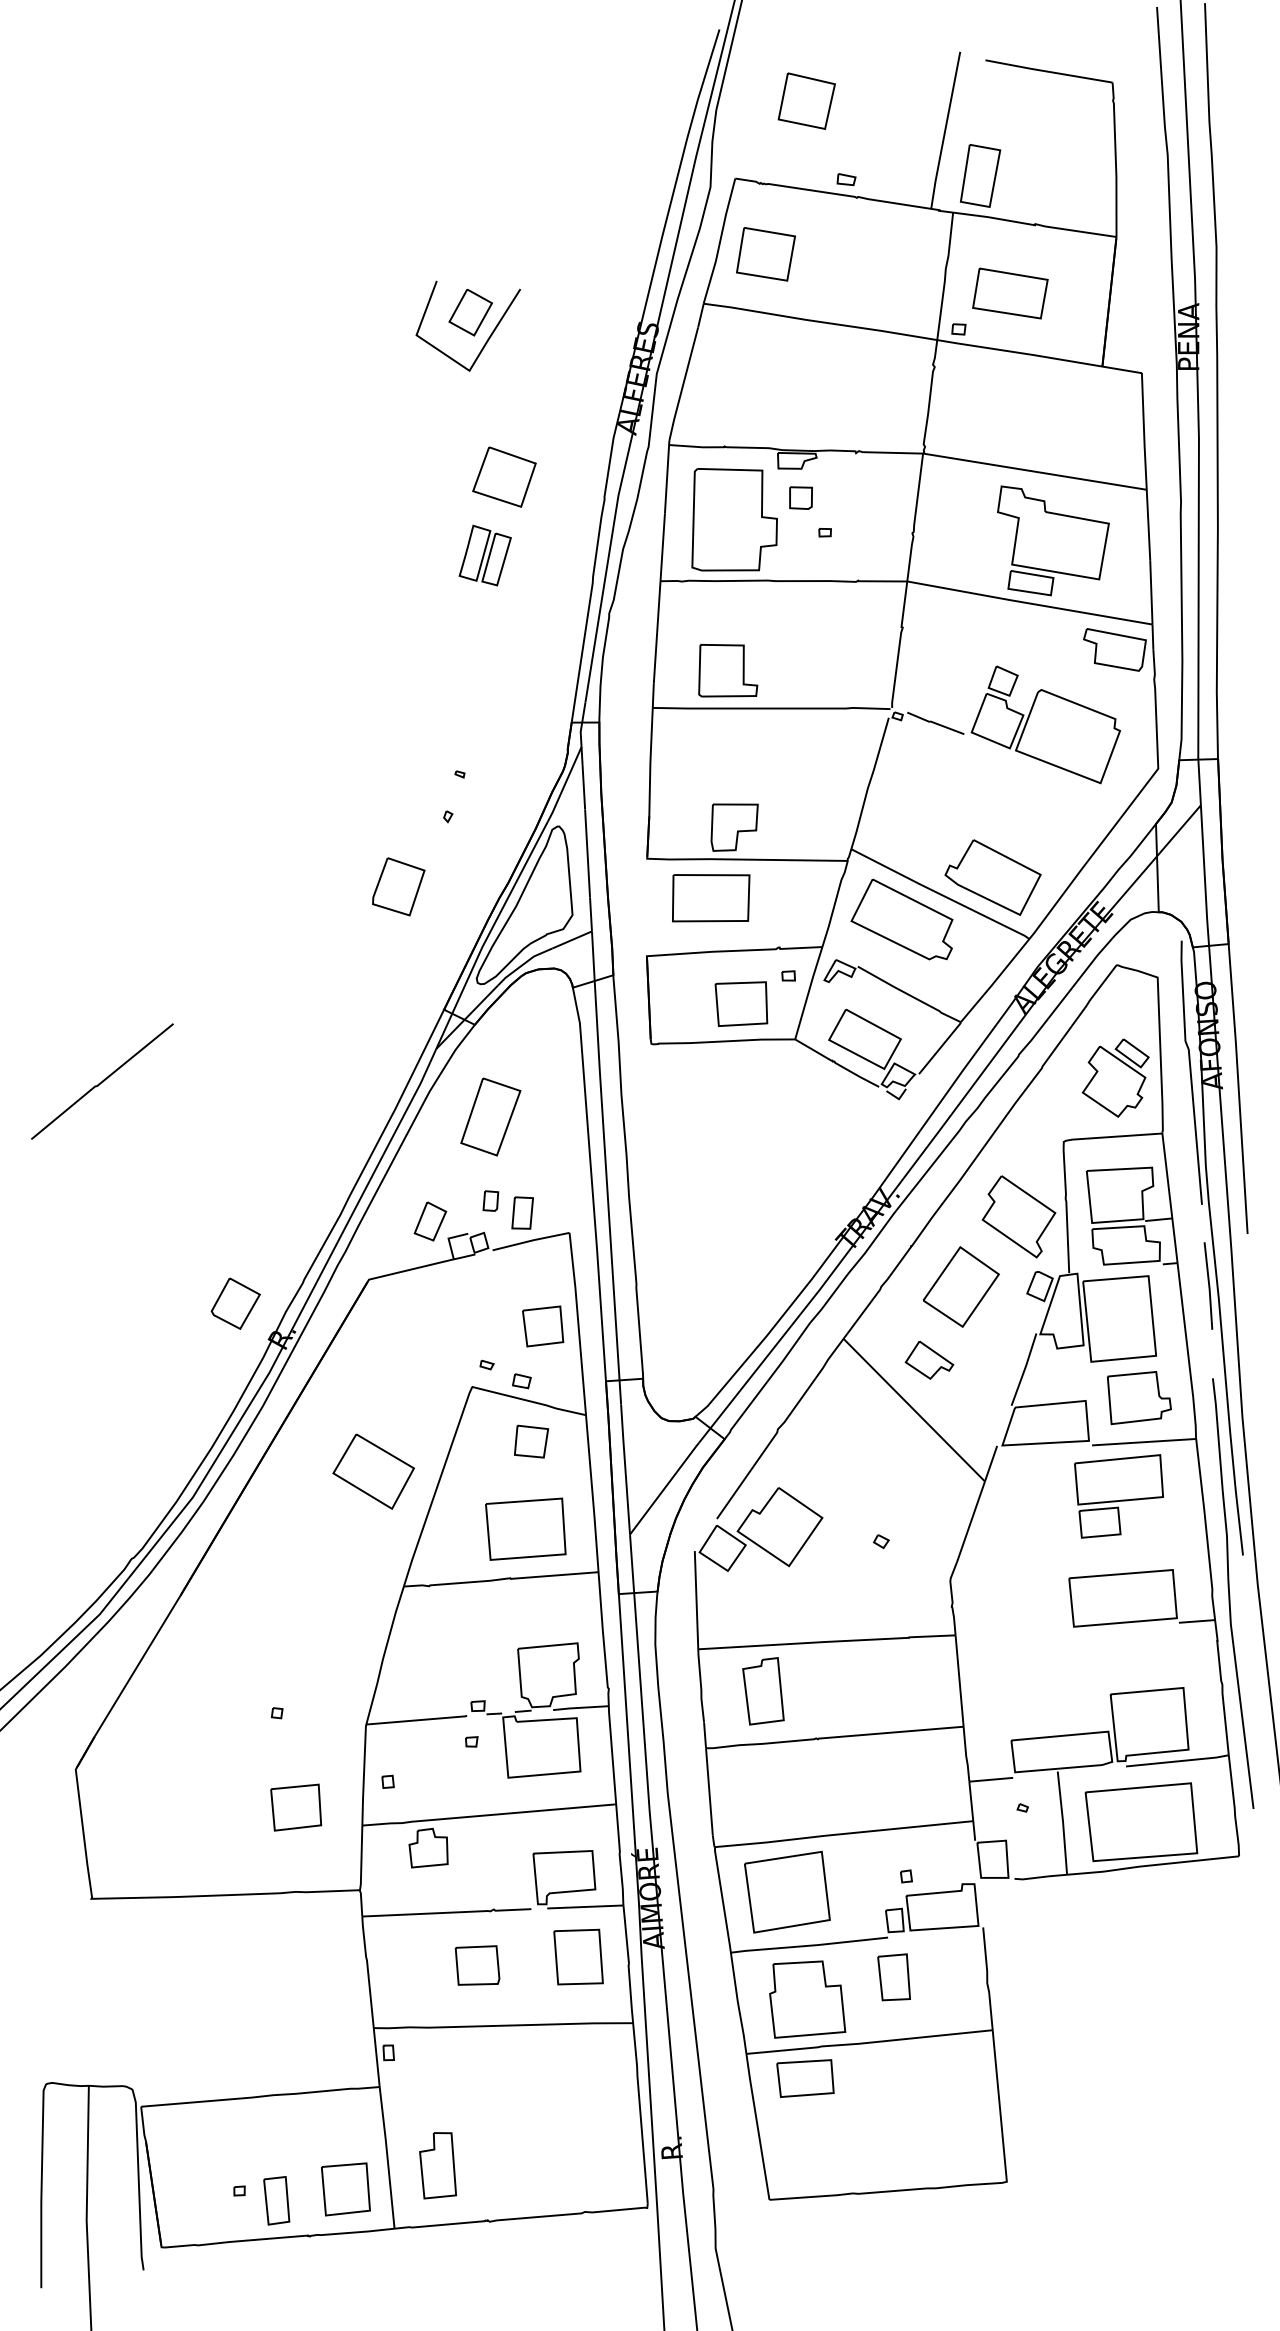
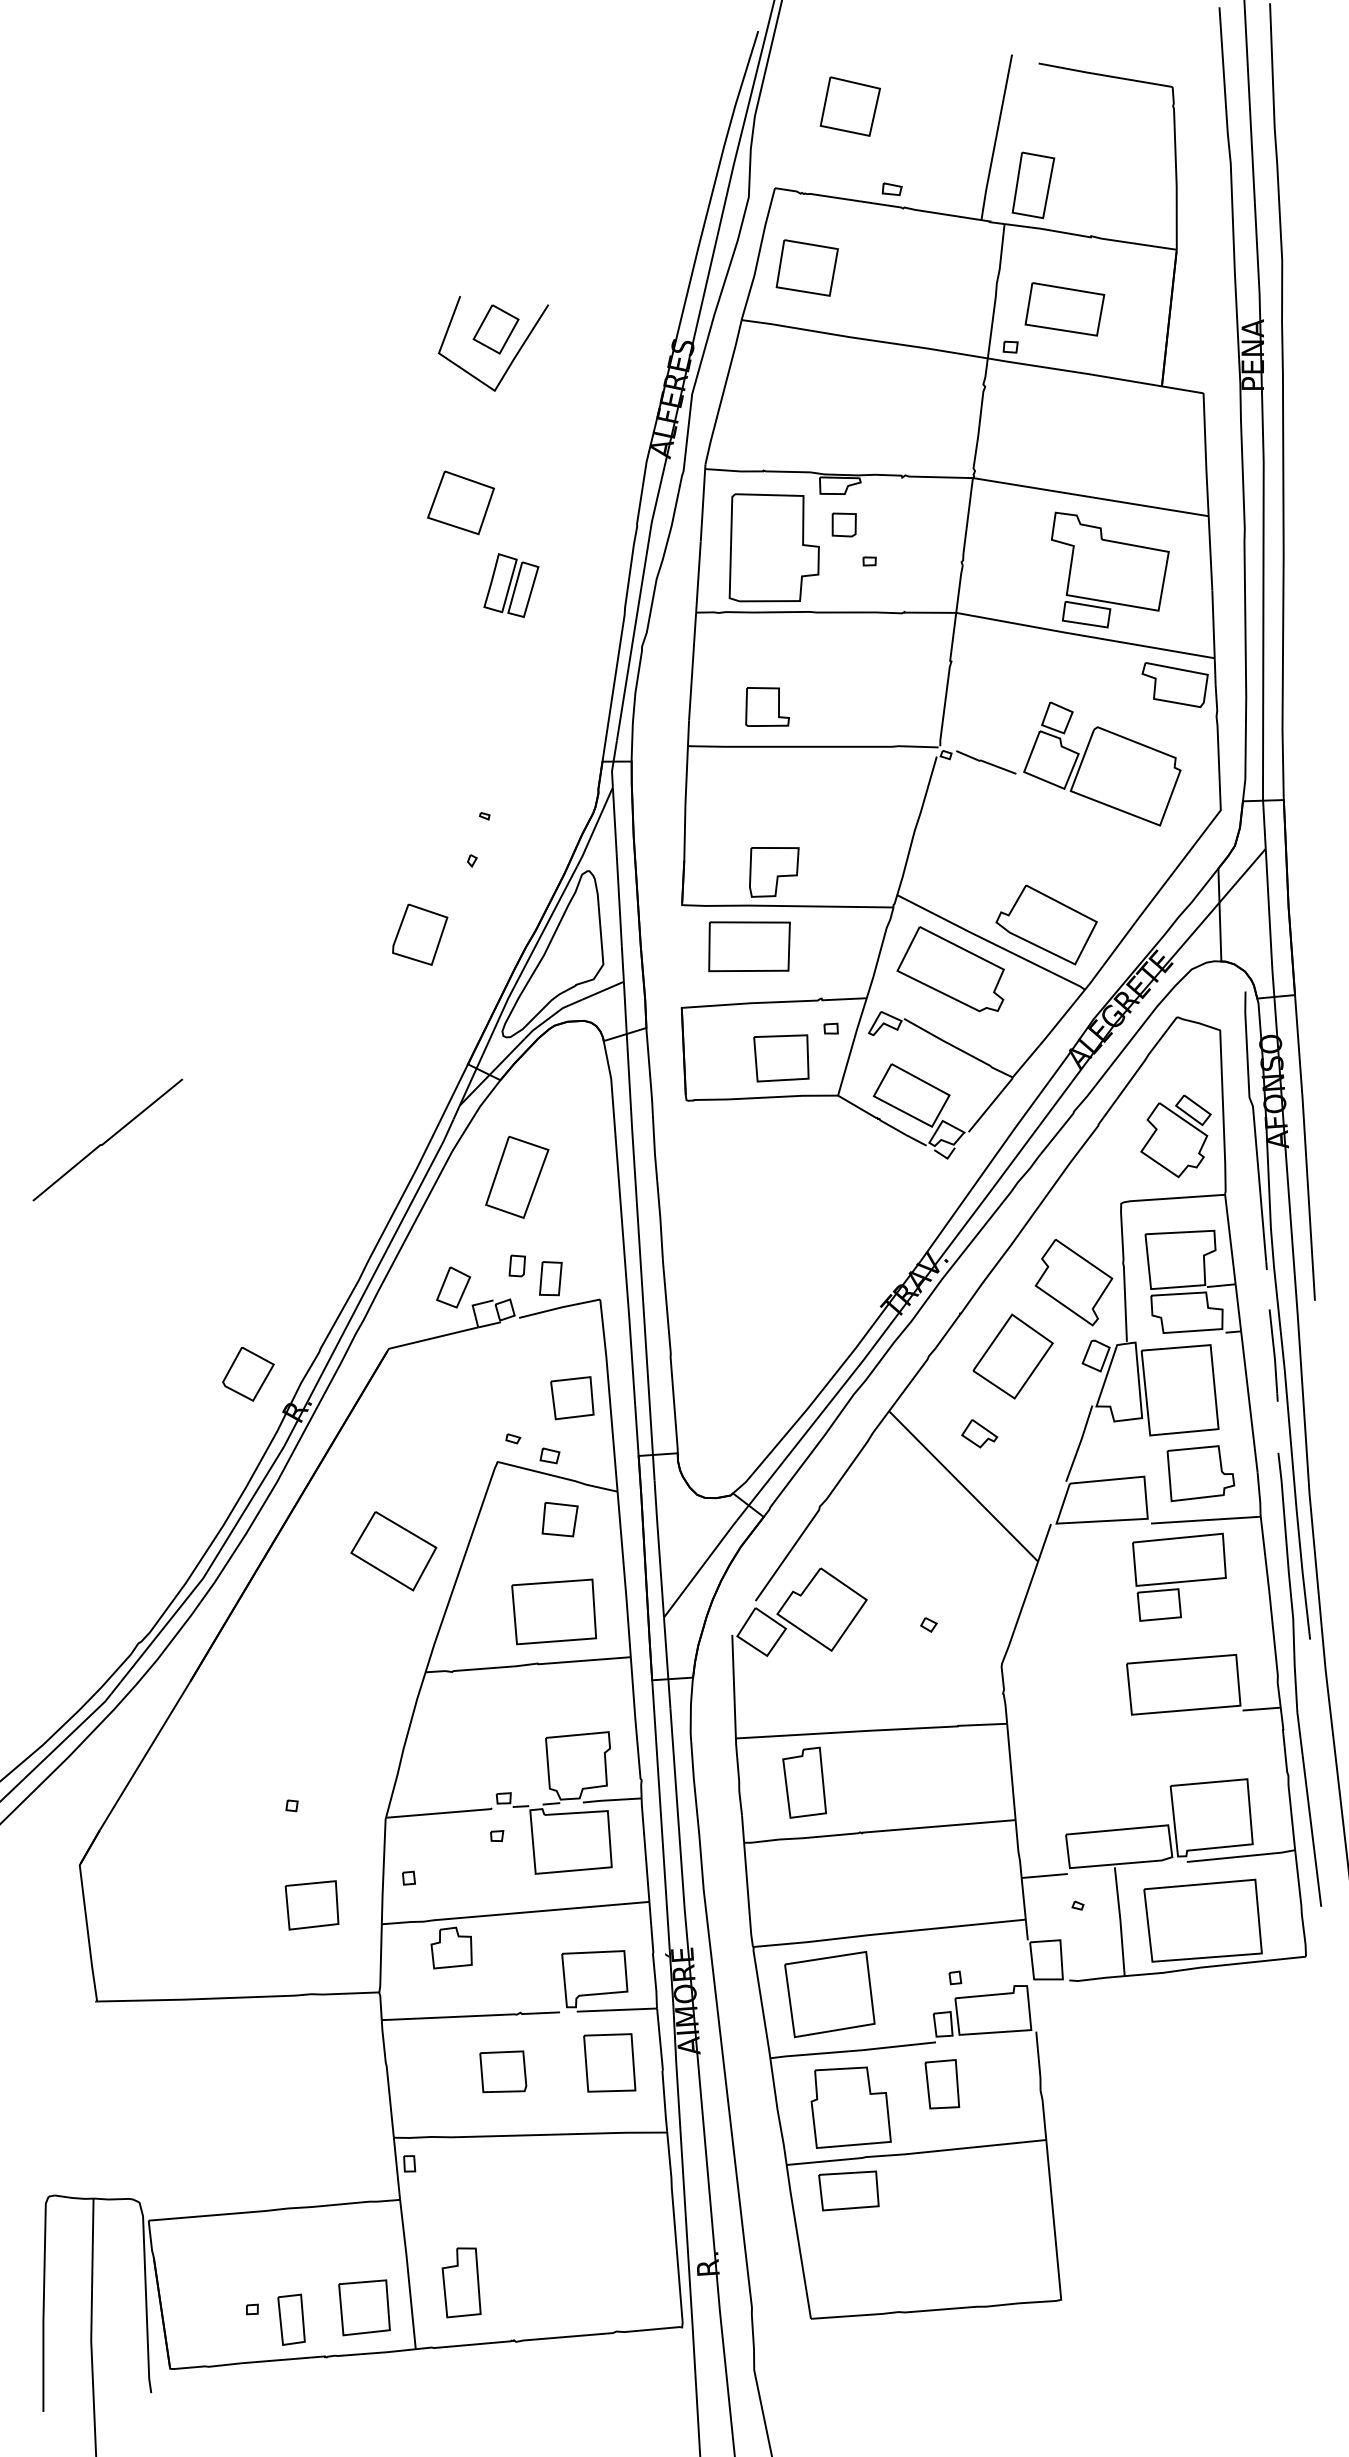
part: (504, 476) -> (461, 502), moved
part: (728, 670) -> (767, 706), size x0.7
part: (929, 1359) -> (979, 1432), size x0.7

